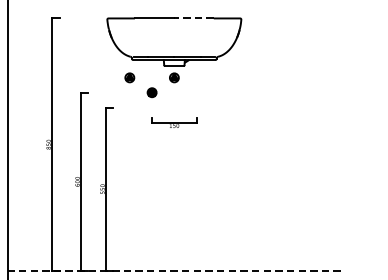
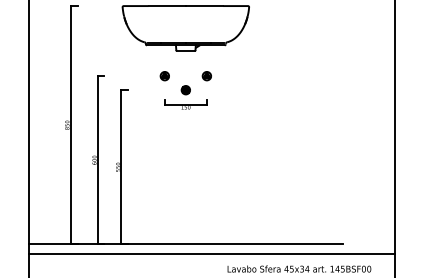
line: (194, 18) -> (204, 6), dashed -> solid
part: (151, 85) -> (185, 83), moved
line: (173, 270) -> (185, 244), dashed -> solid

